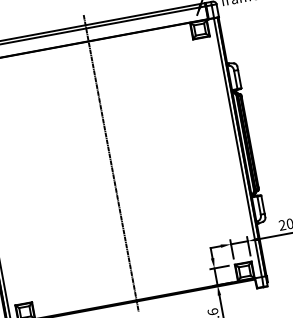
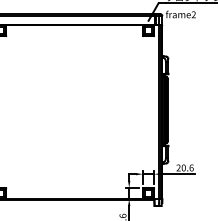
line: (110, 162) -> (74, 106), removed

